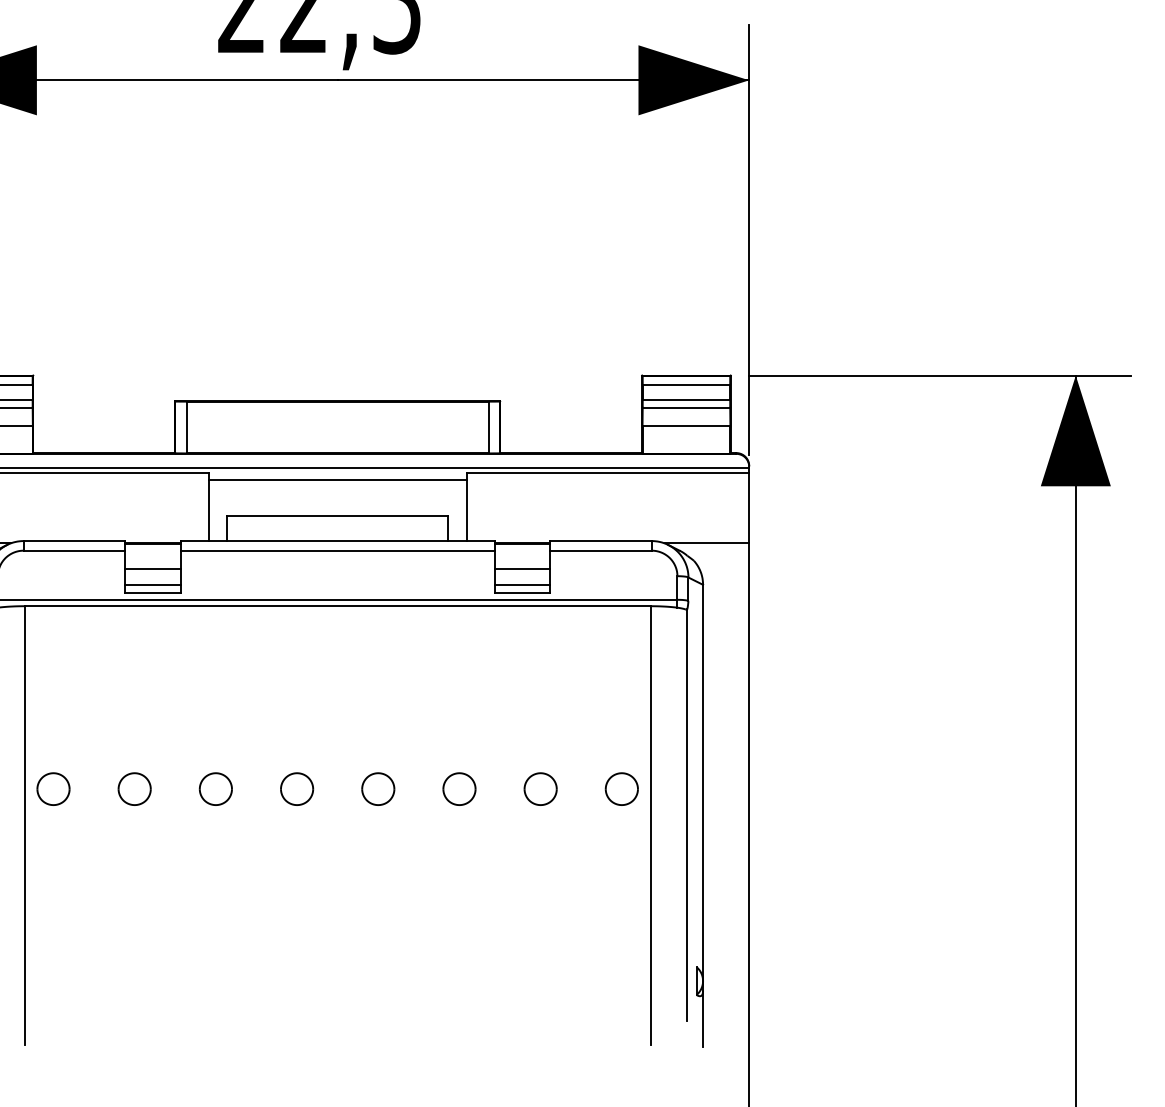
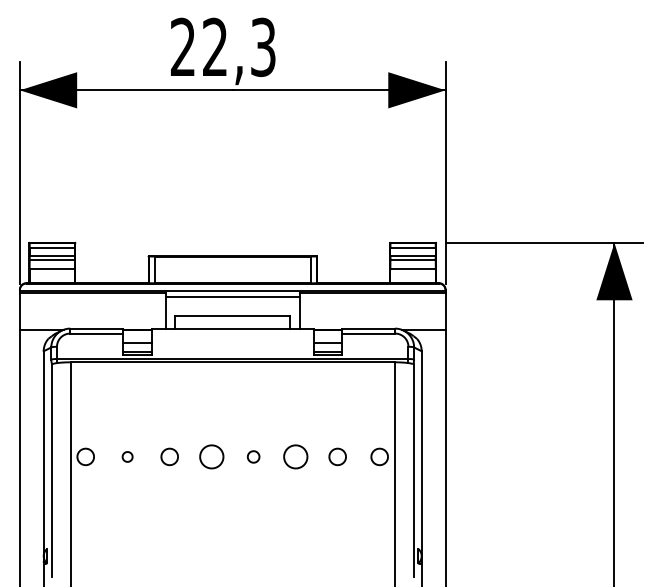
line: (337, 550) -> (232, 333), removed
part: (134, 788) -> (127, 456), size x0.6
part: (296, 788) -> (211, 456), size x1.4
part: (377, 788) -> (253, 456), size x0.7
part: (459, 788) -> (295, 456), size x1.4

